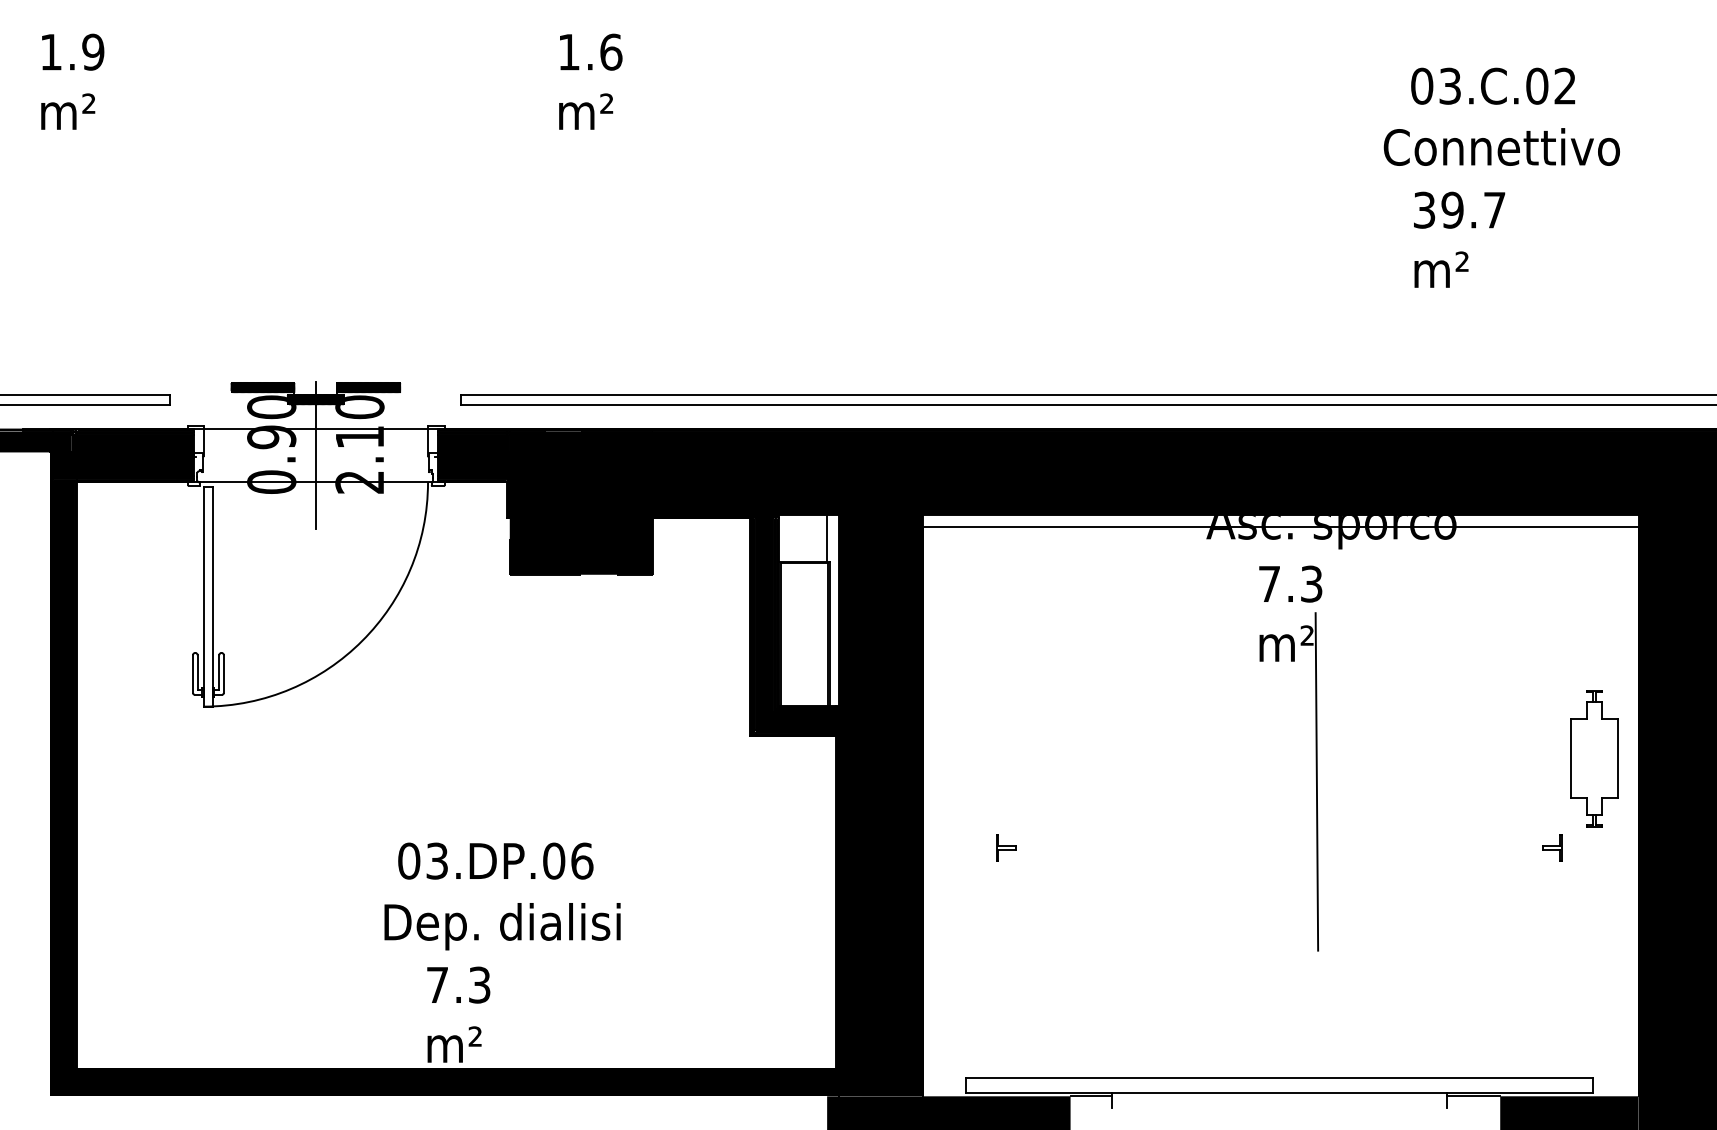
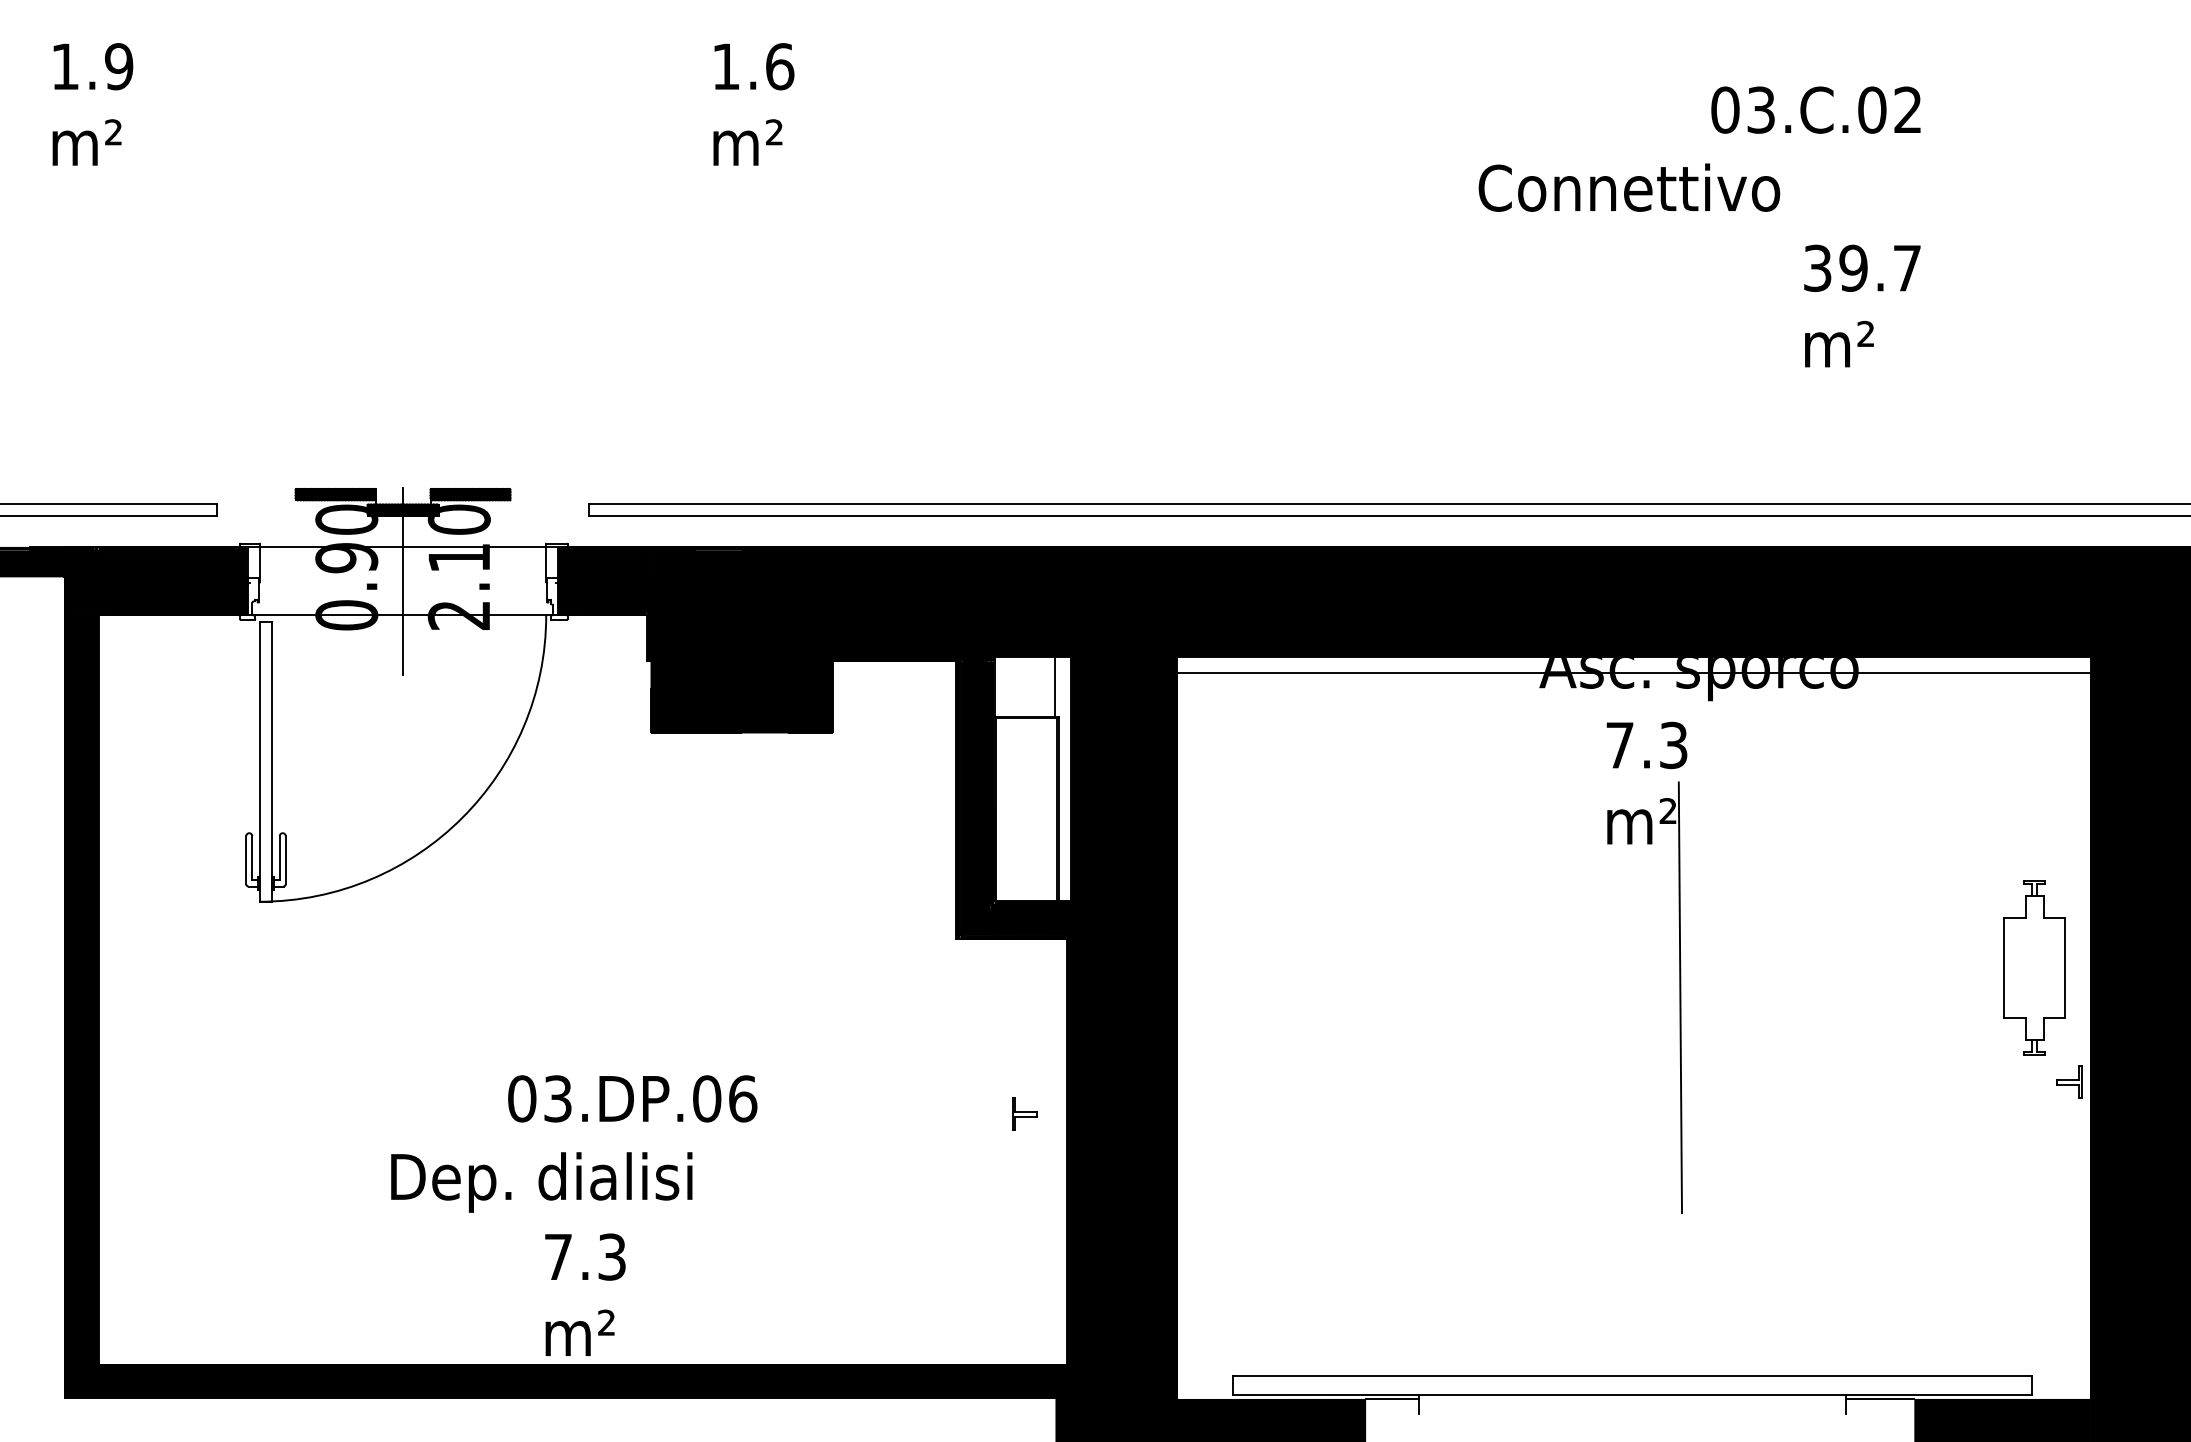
text: (1492, 85) -> (1815, 109), moved
text: (1501, 146) -> (1628, 186), moved
part: (1006, 847) -> (1025, 1113), moved
part: (1552, 847) -> (2069, 1081), moved
text: (502, 926) -> (541, 1182), moved

